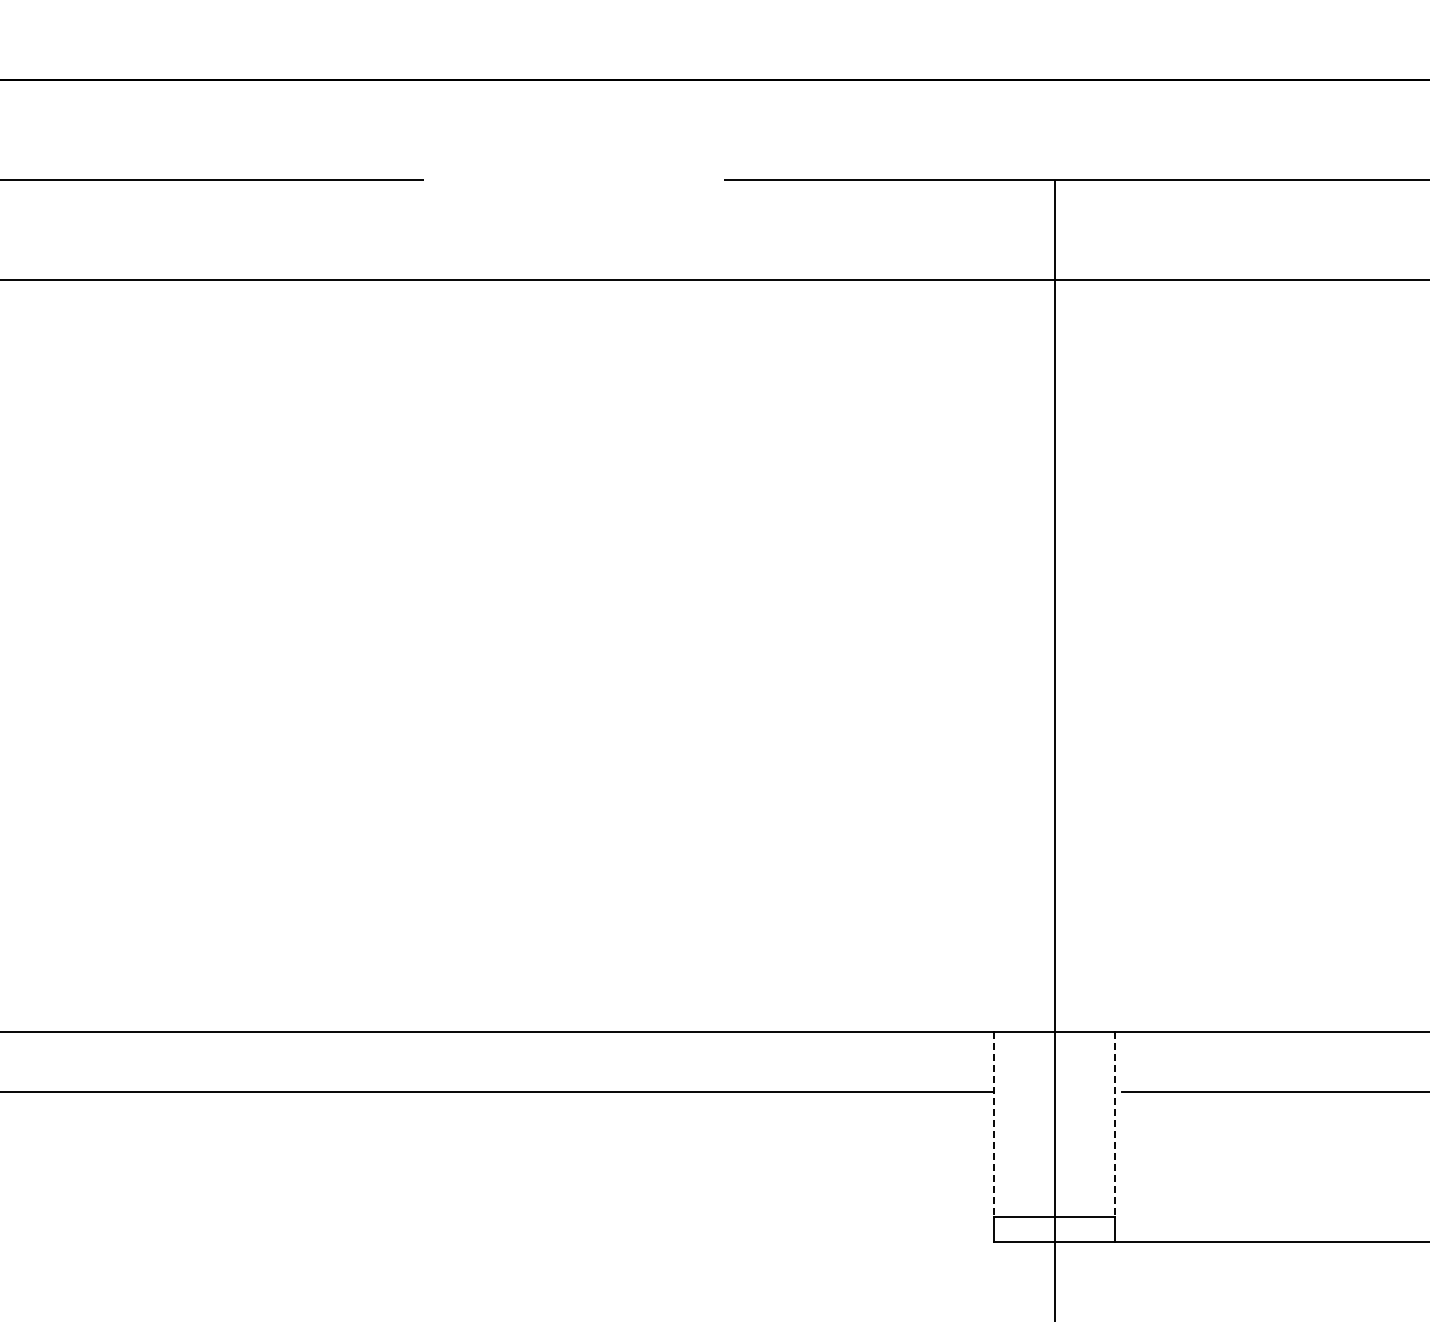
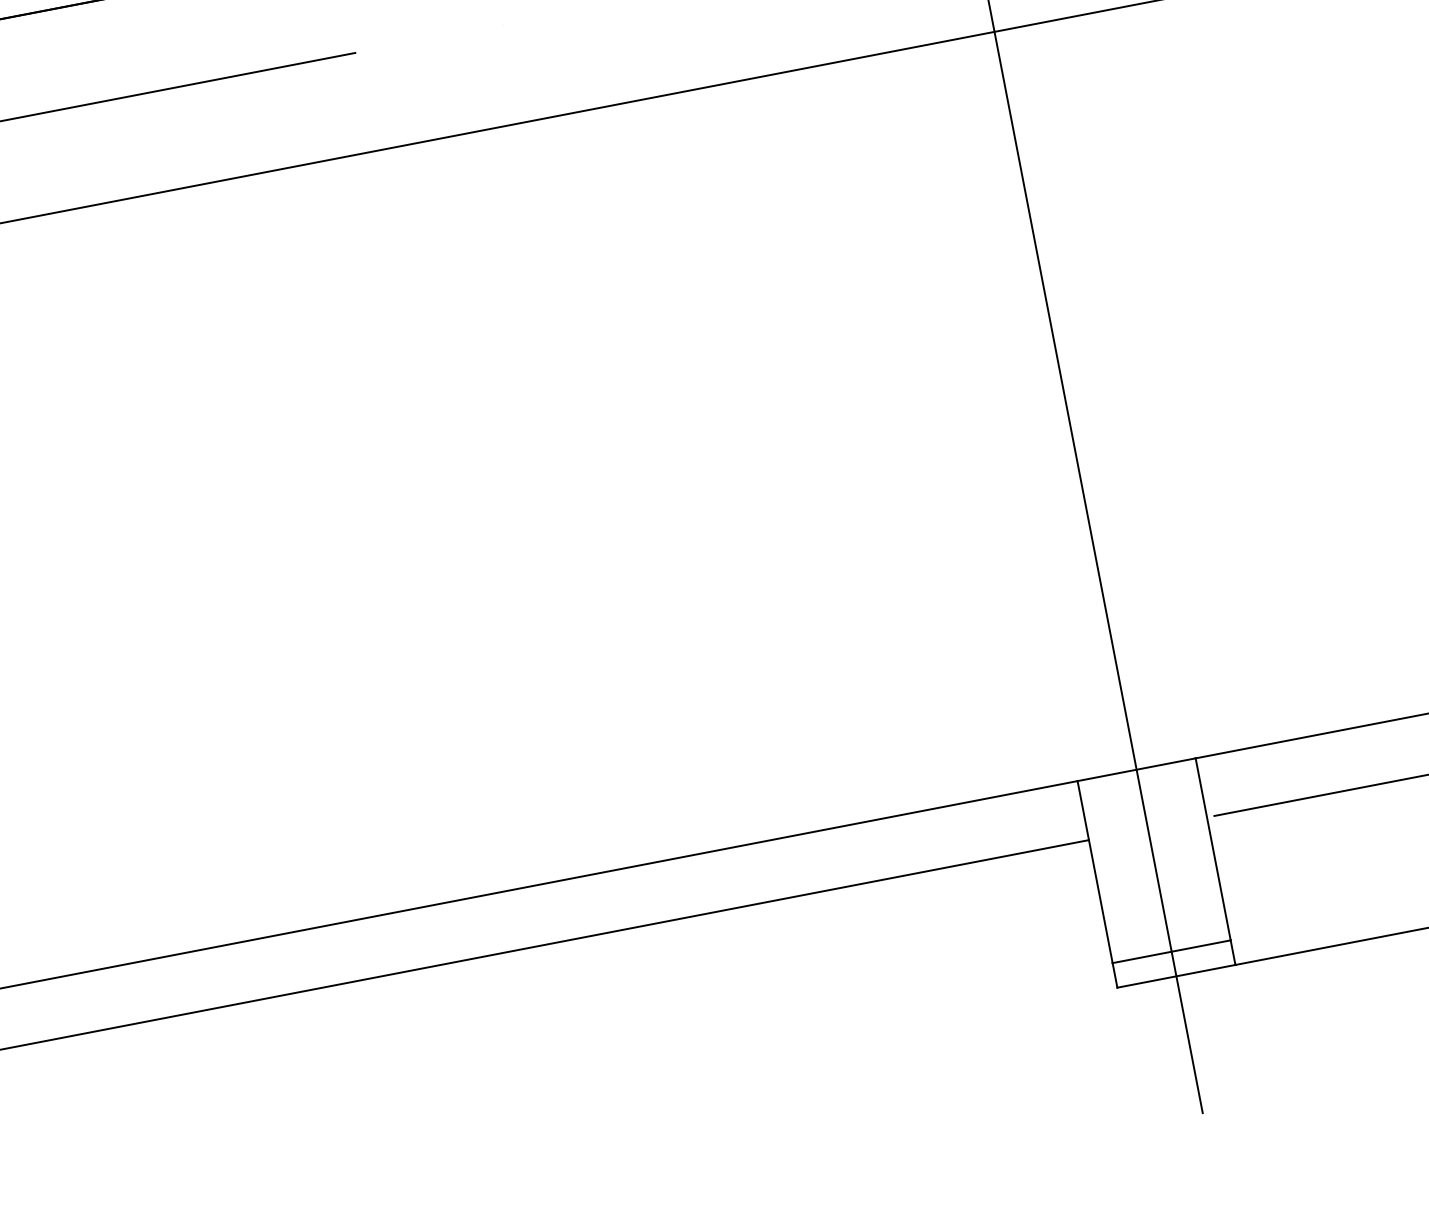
line: (994, 1124) -> (1095, 872), dashed -> solid
line: (1114, 1124) -> (1213, 849), dashed -> solid

